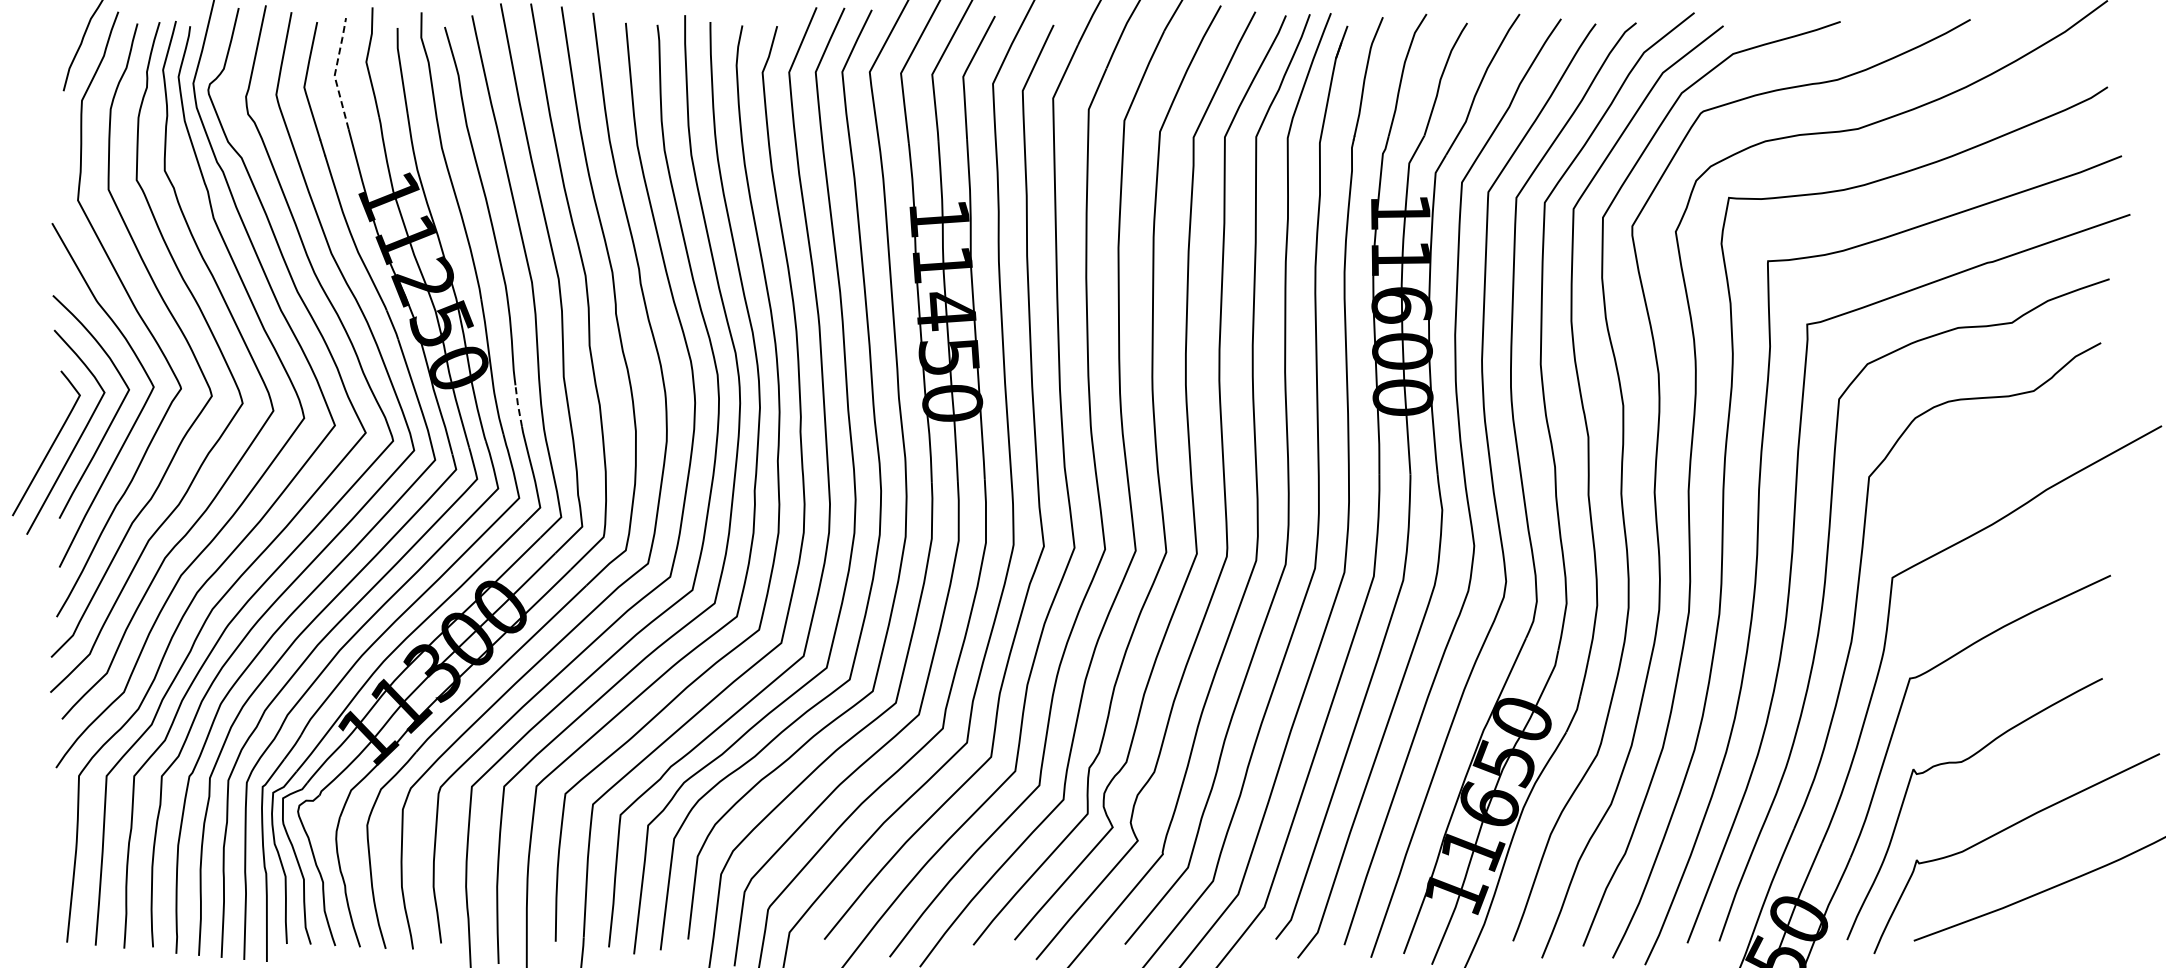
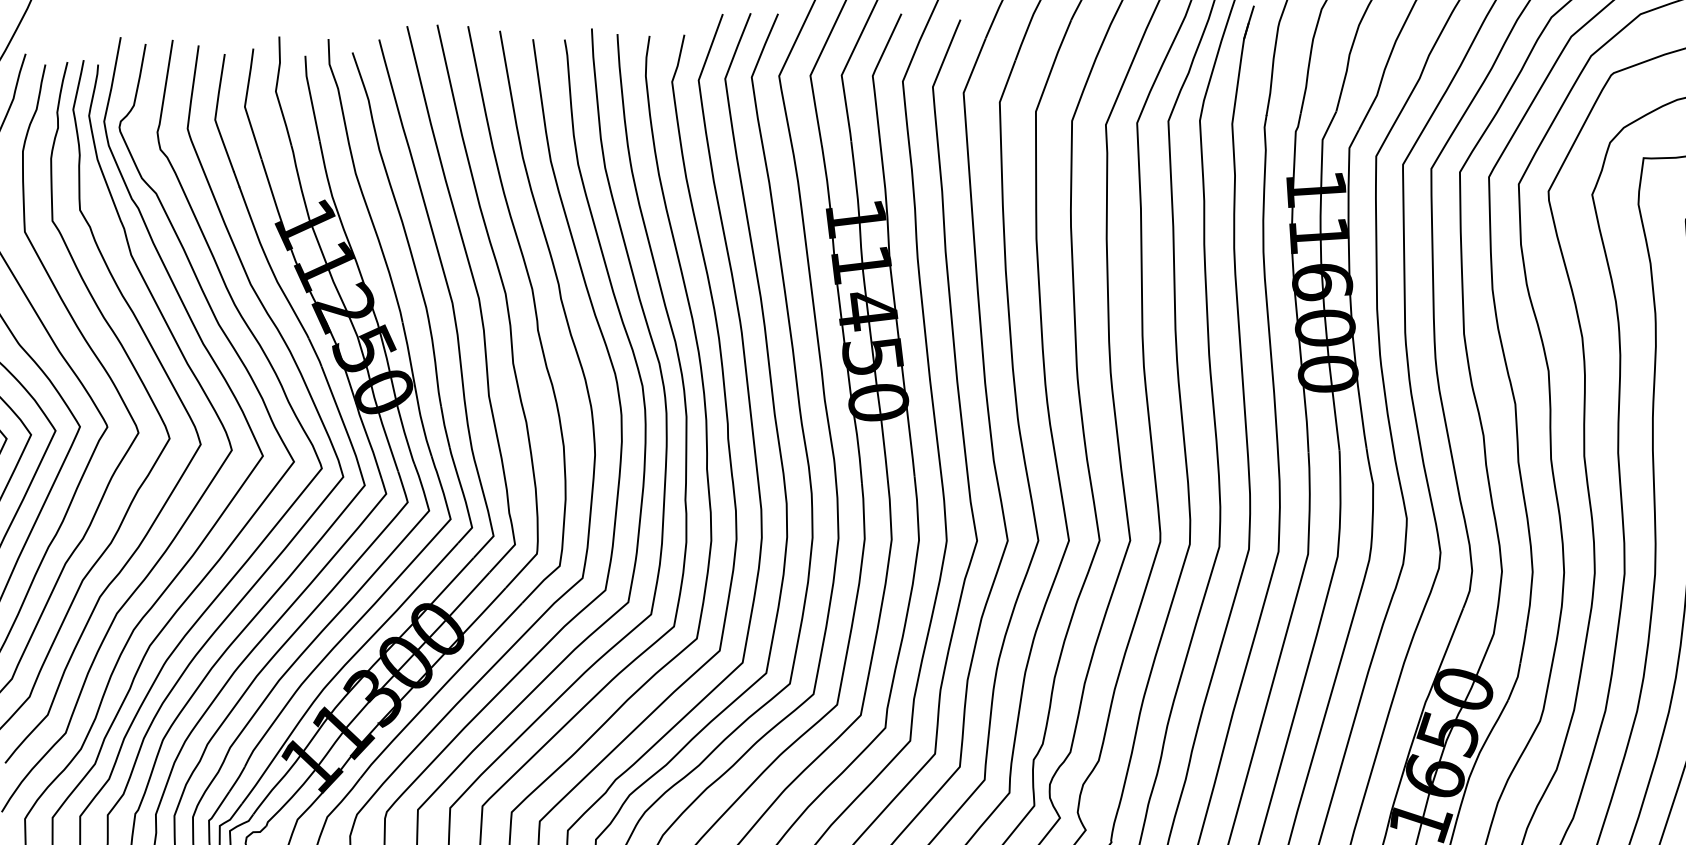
line: (335, 74) -> (245, 105), dashed -> solid
line: (518, 405) -> (445, 426), dashed -> solid

